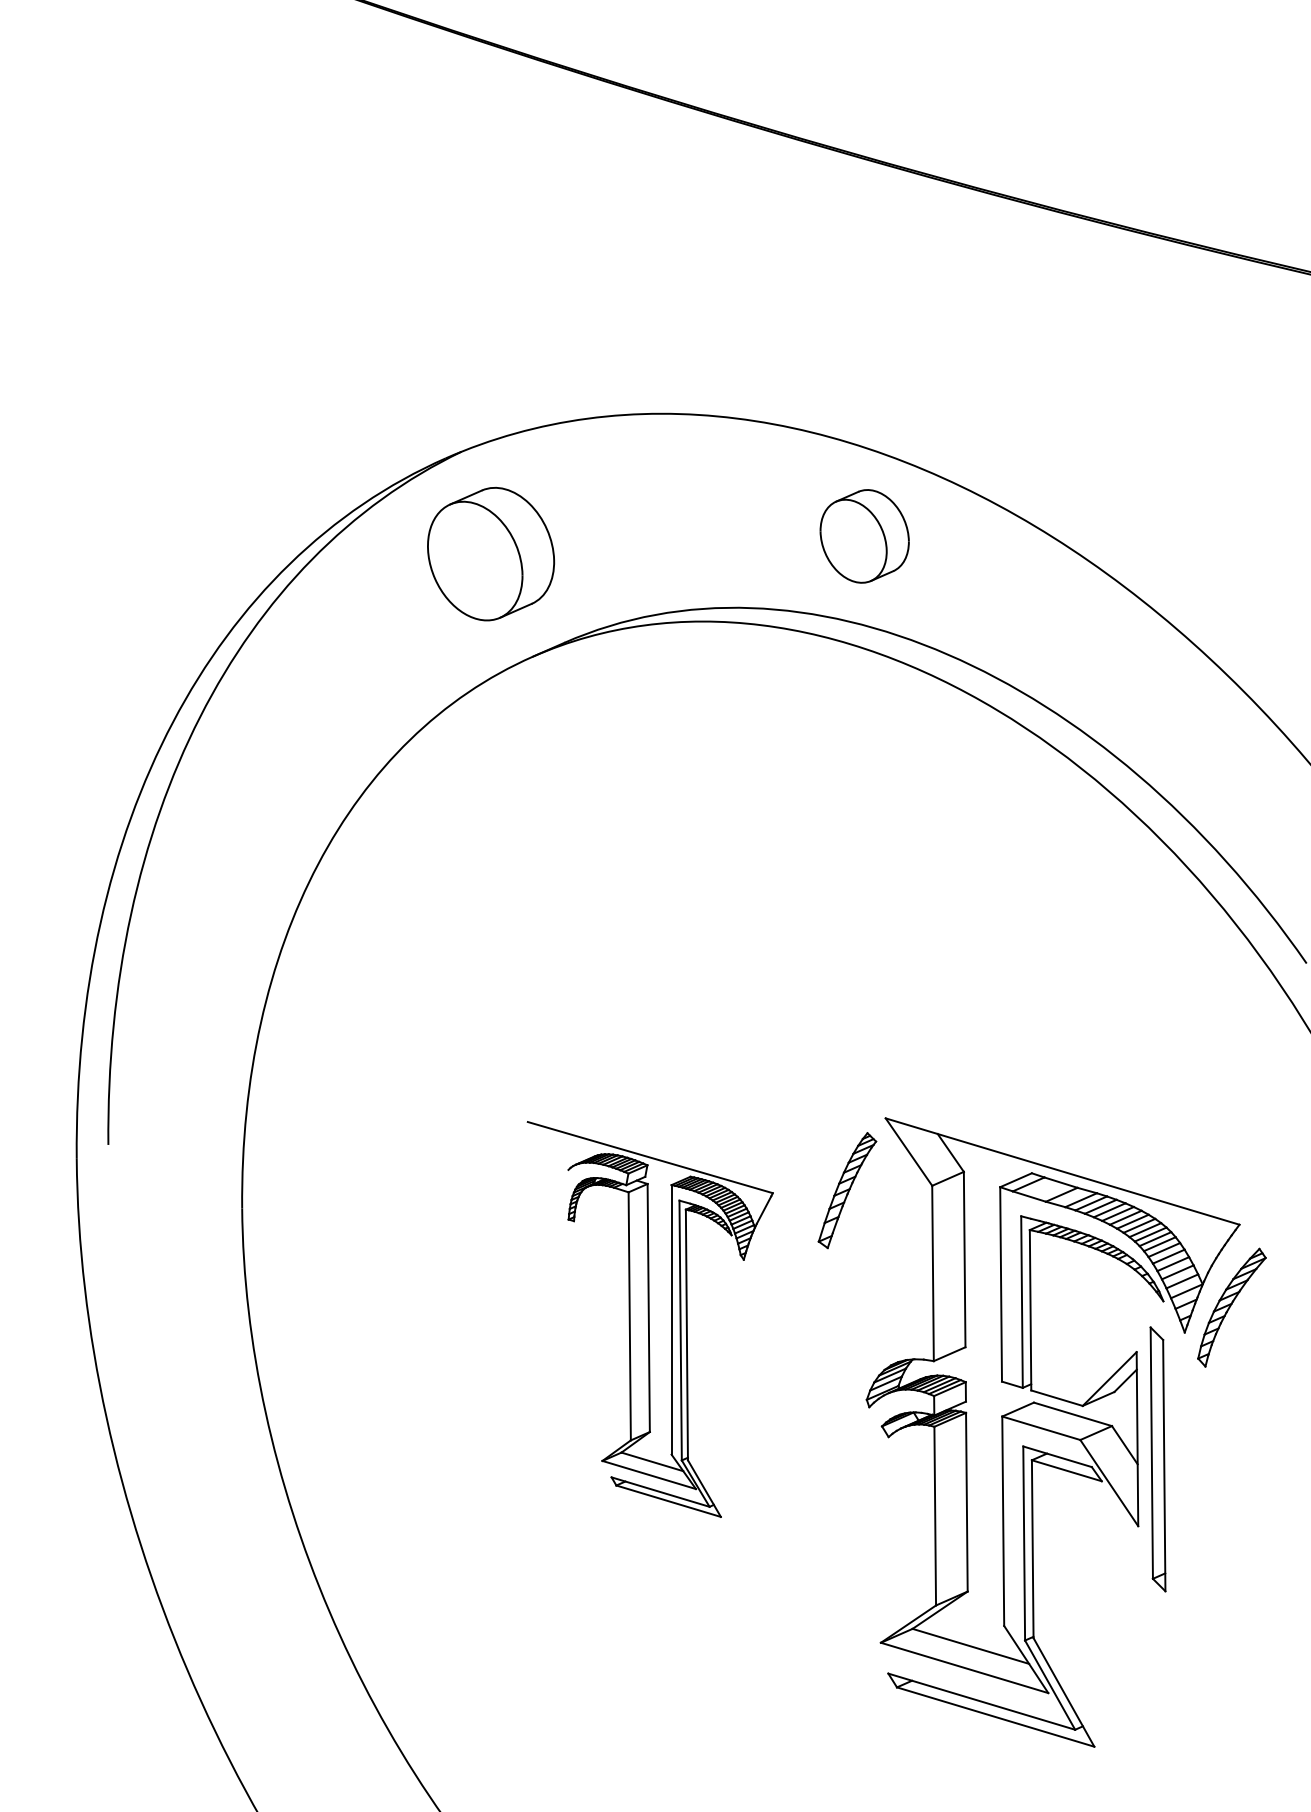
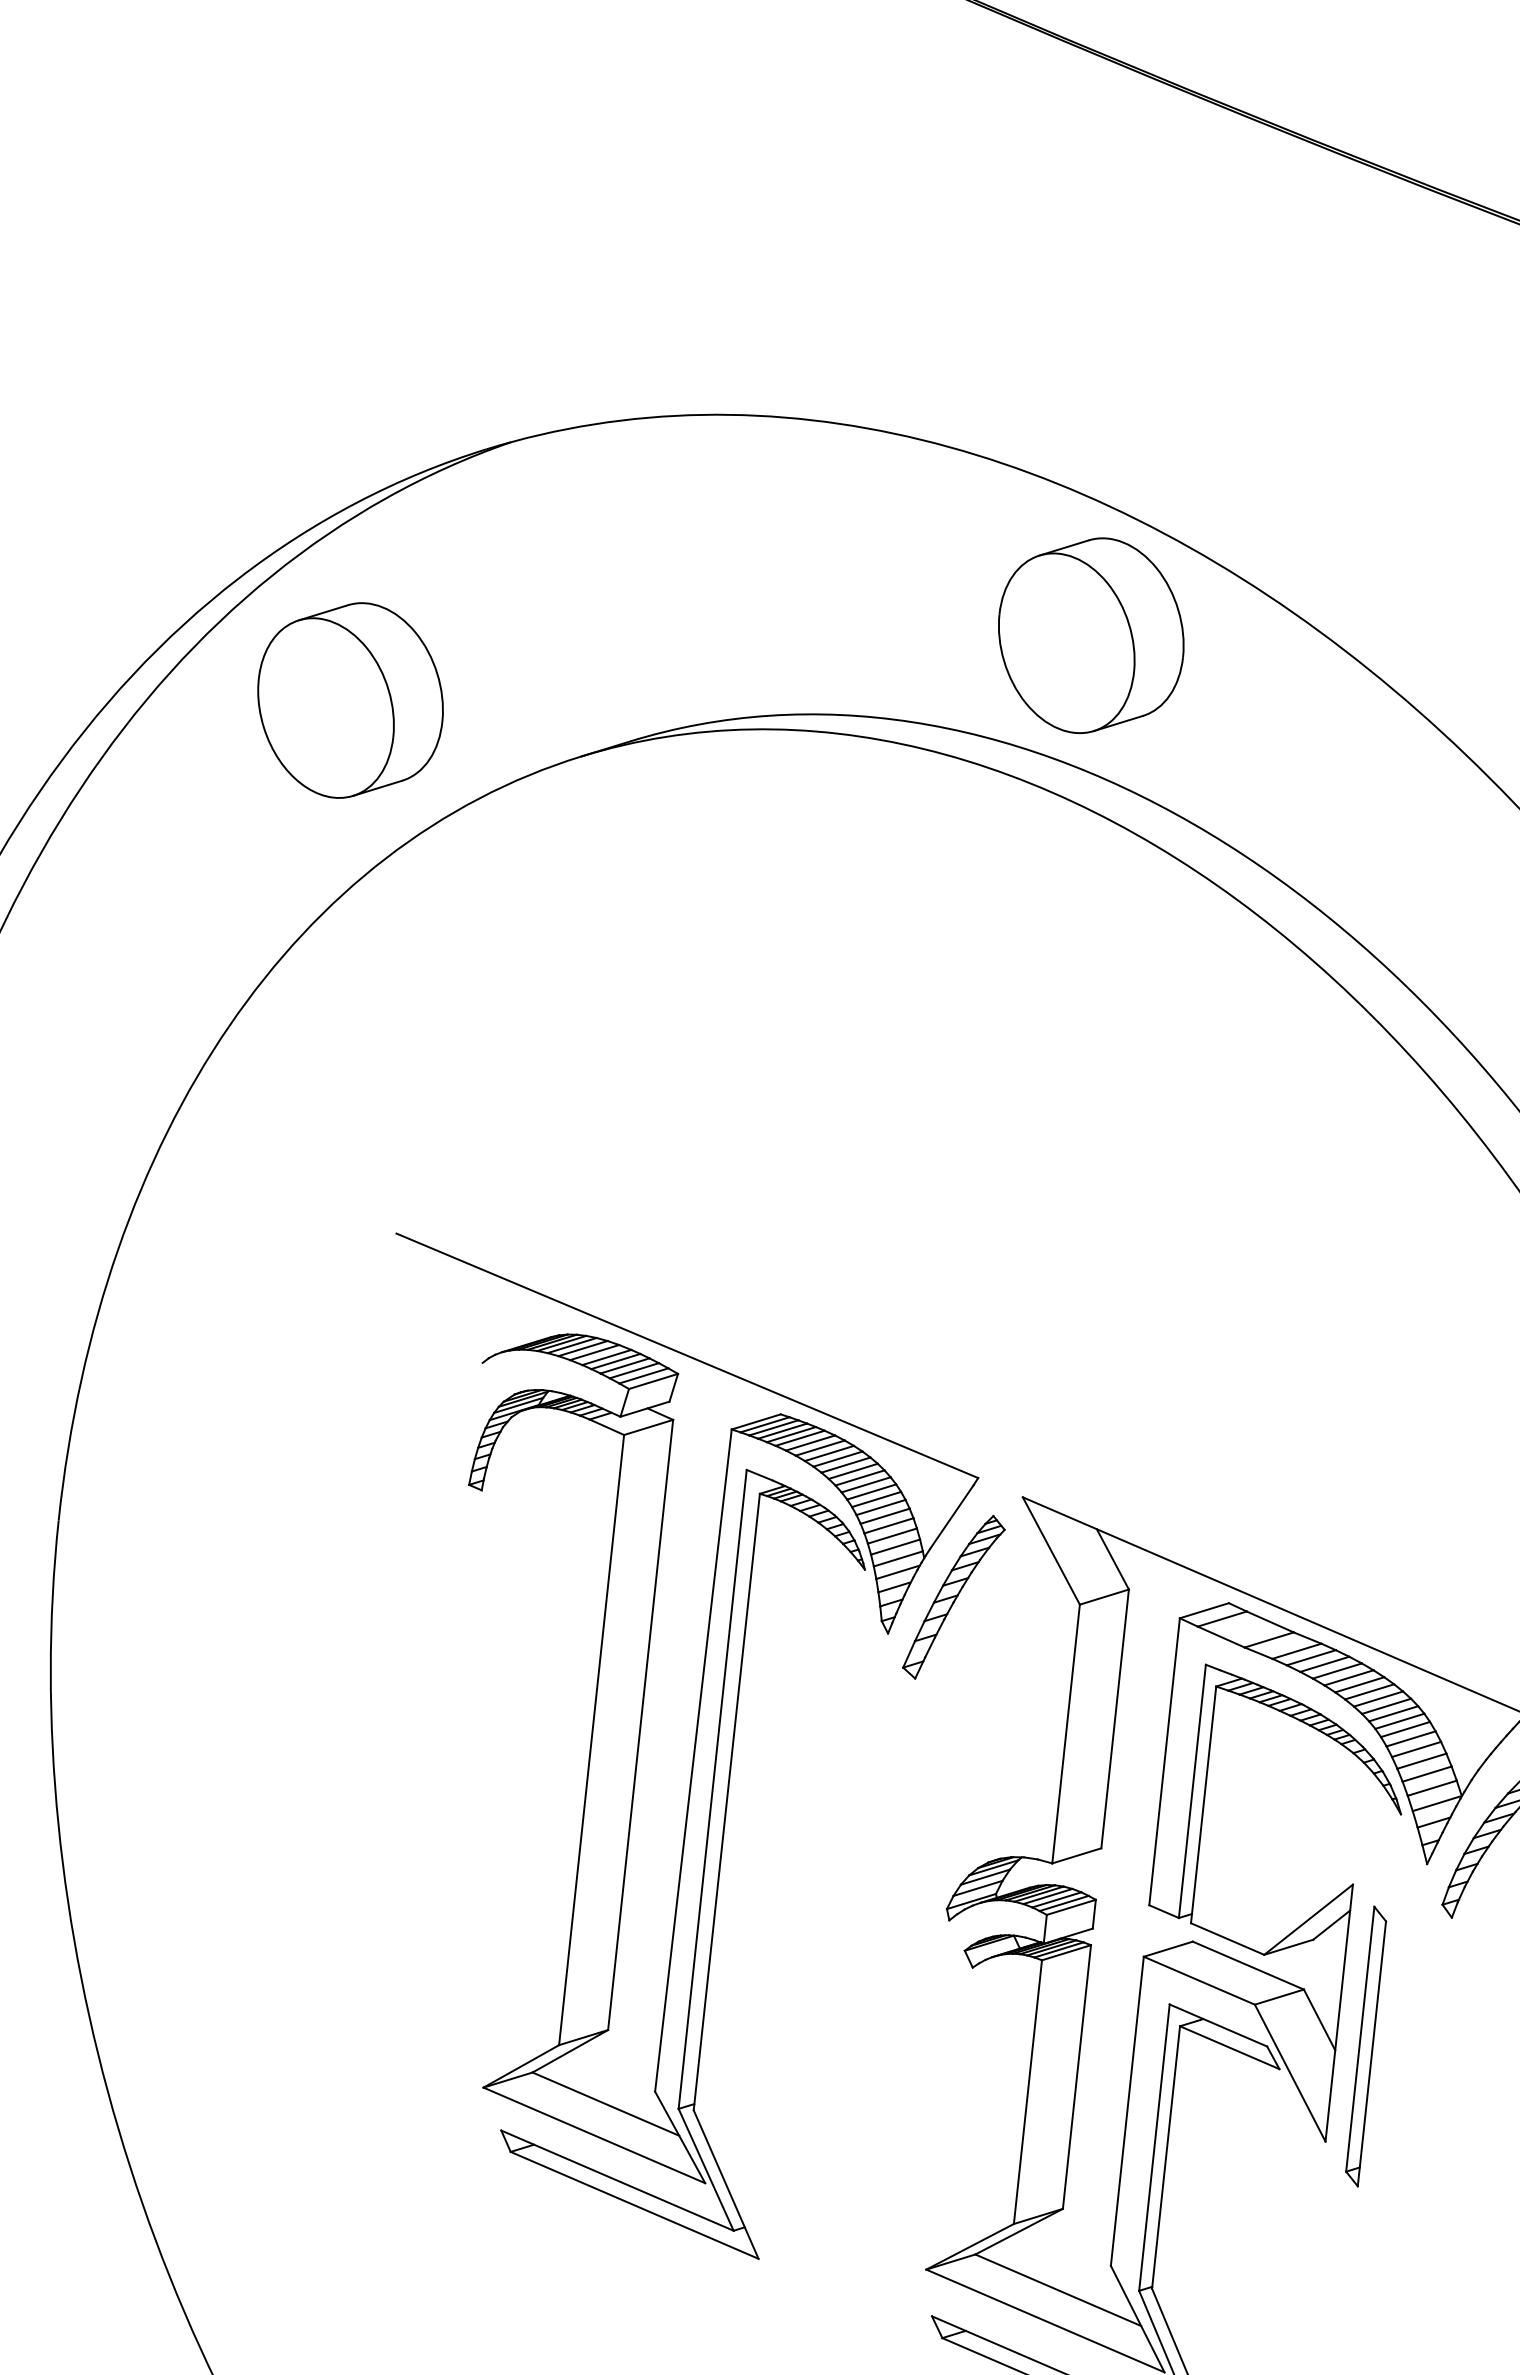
part: (864, 536) -> (1090, 635), size x1.43
part: (491, 553) -> (351, 699), moved
part: (650, 1319) -> (641, 1753), size x1.67
part: (1157, 1459) -> (1365, 2046), size x0.71

